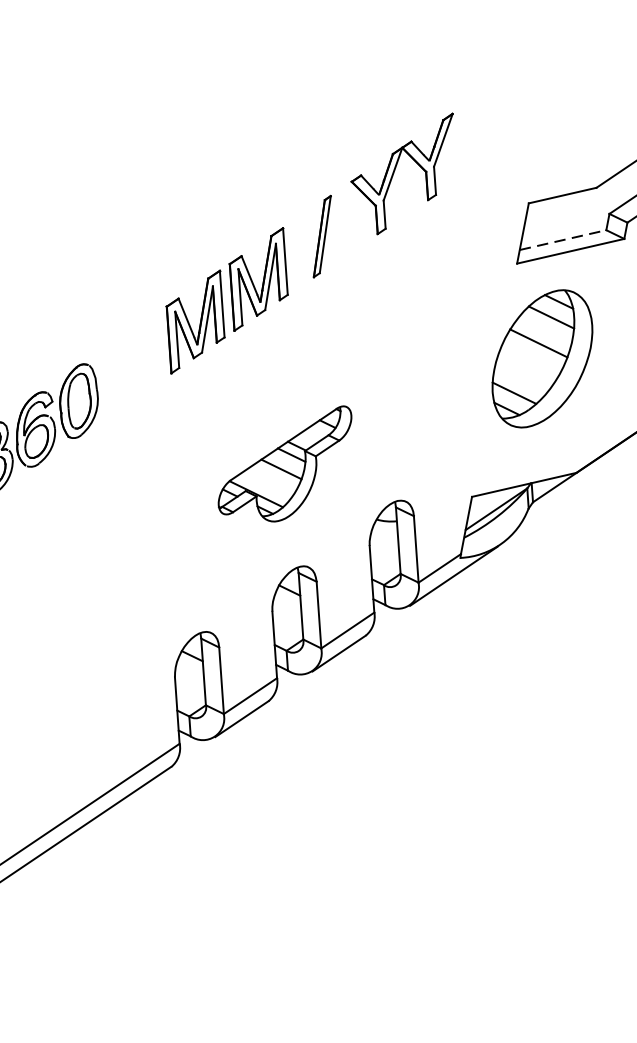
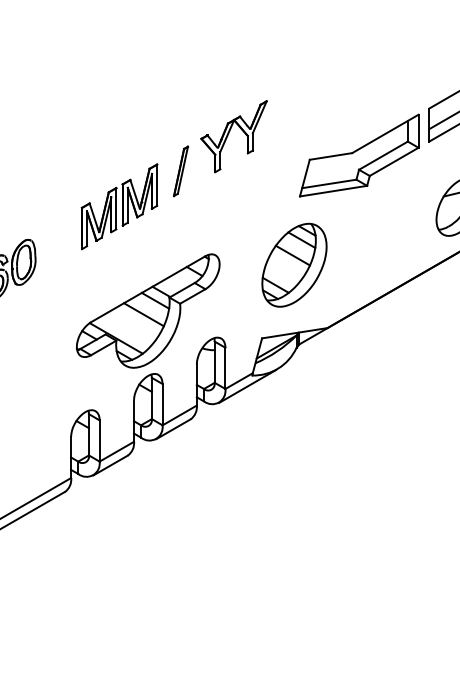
line: (563, 239) -> (329, 183), dashed -> solid
part: (542, 359) -> (294, 265), moved
part: (285, 464) -> (148, 310), size x1.67

